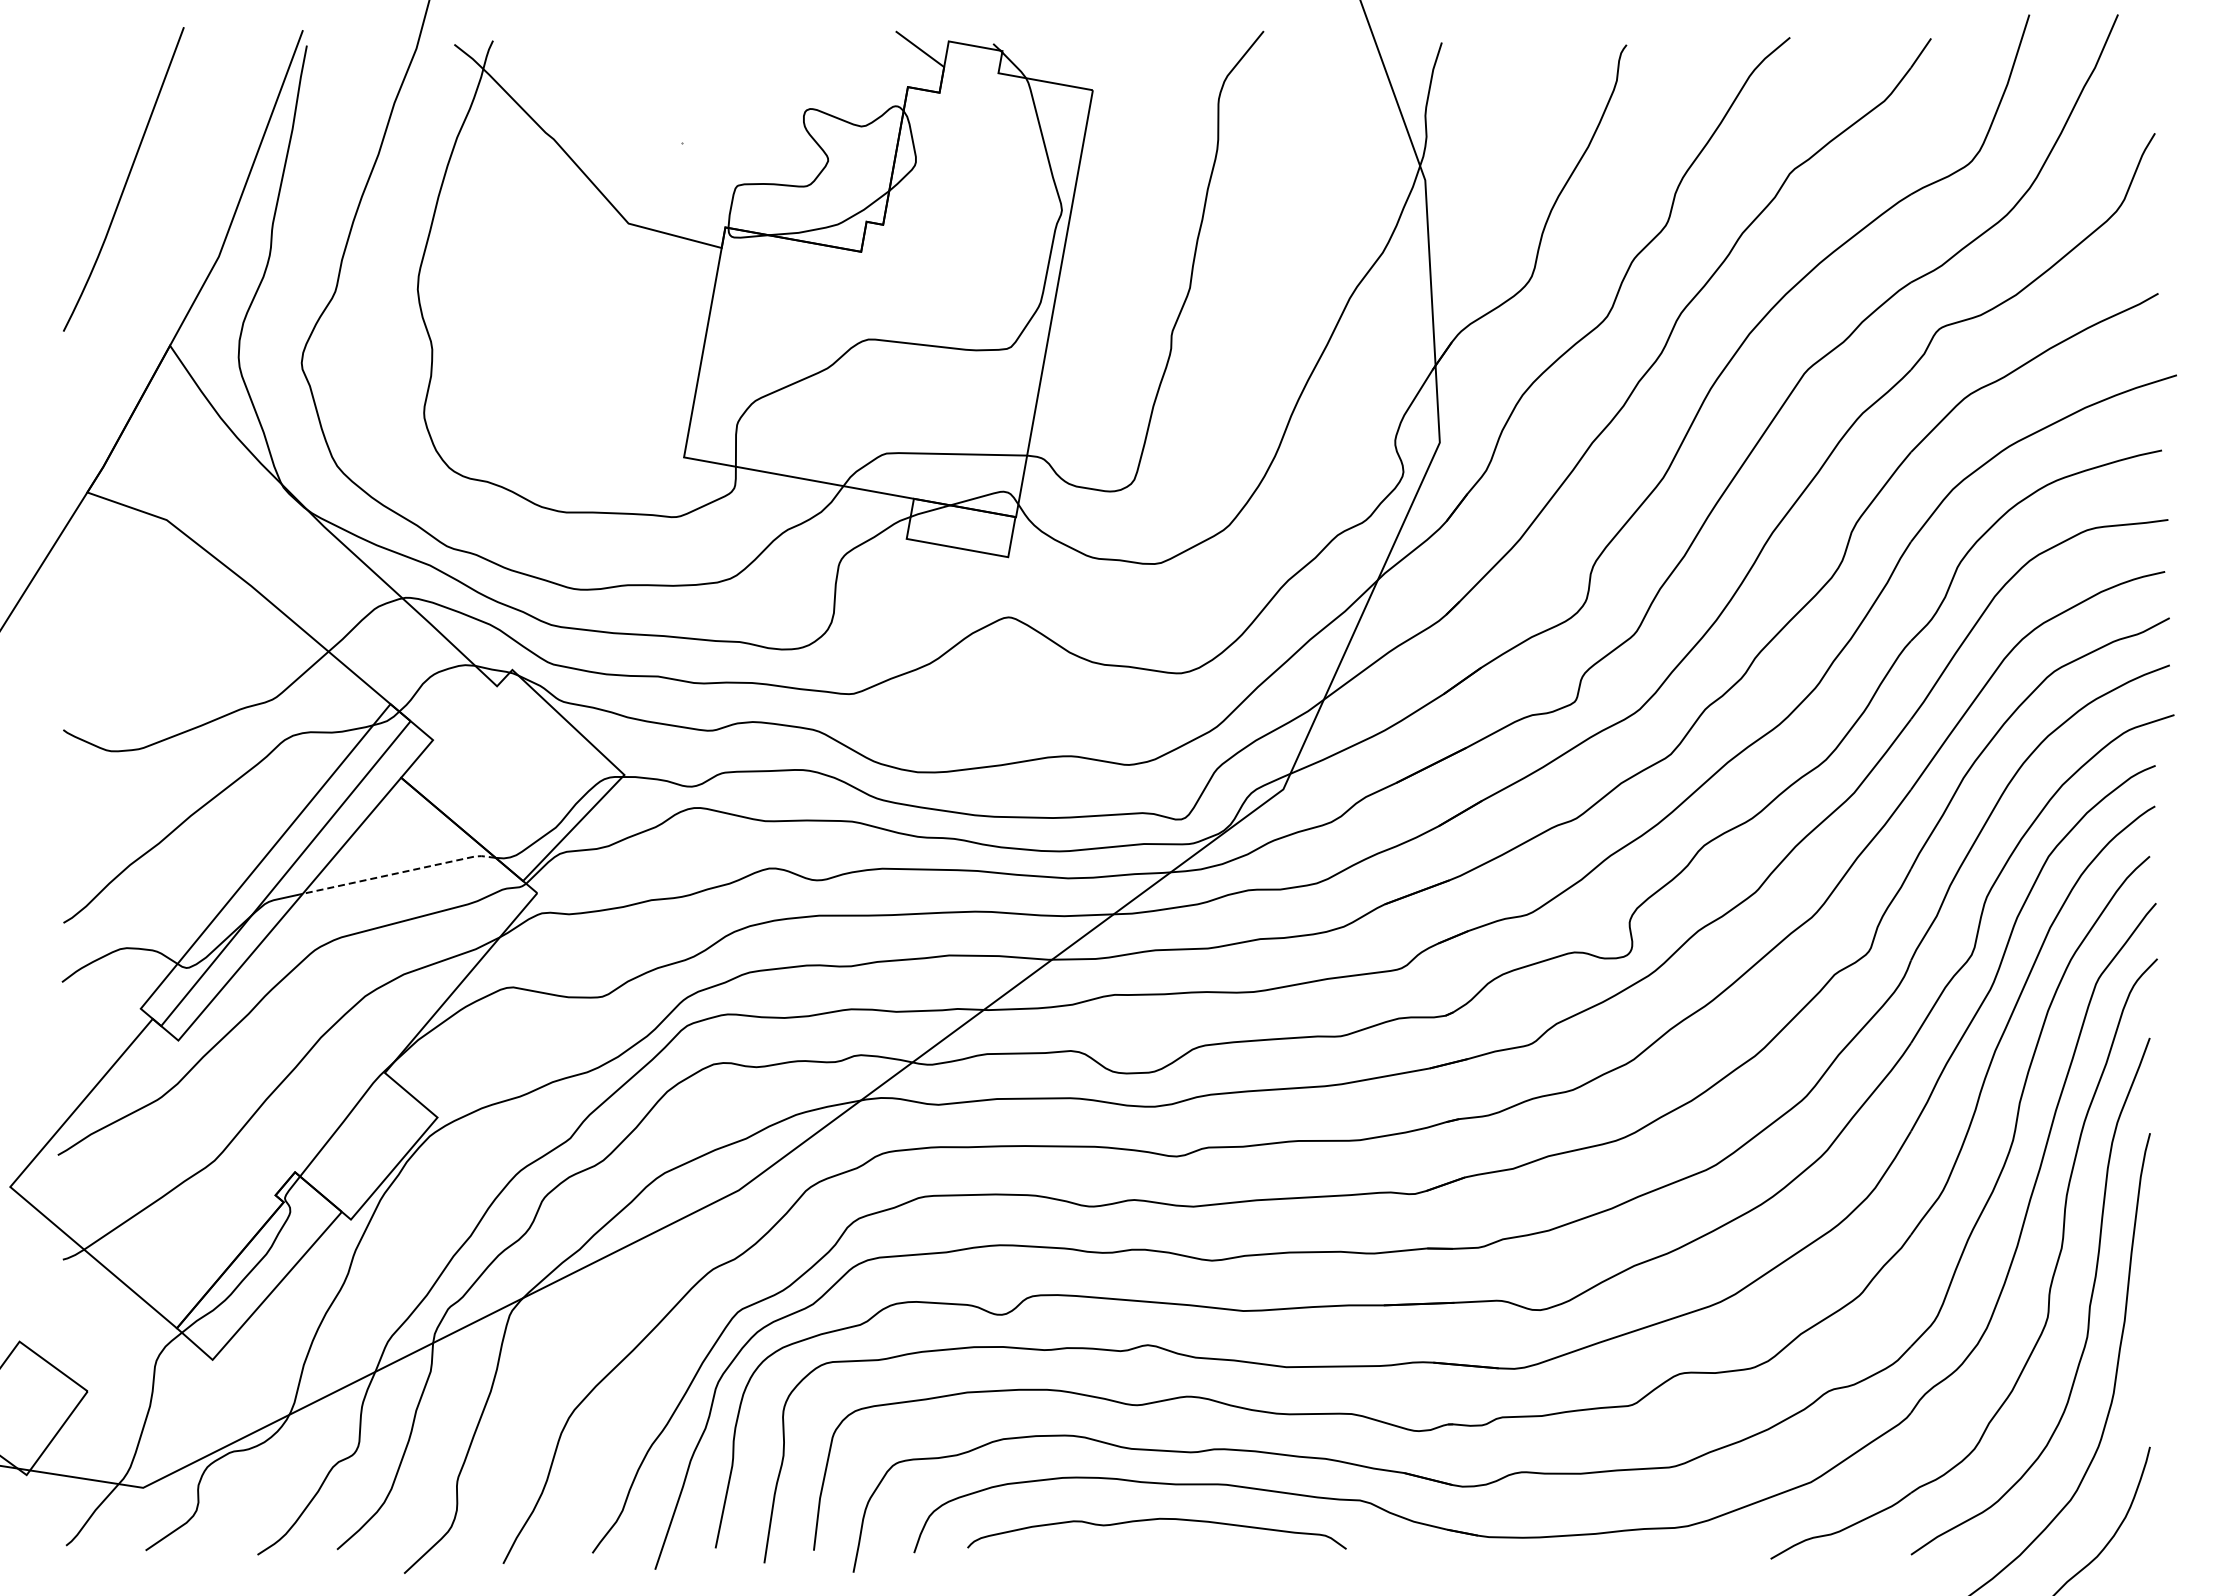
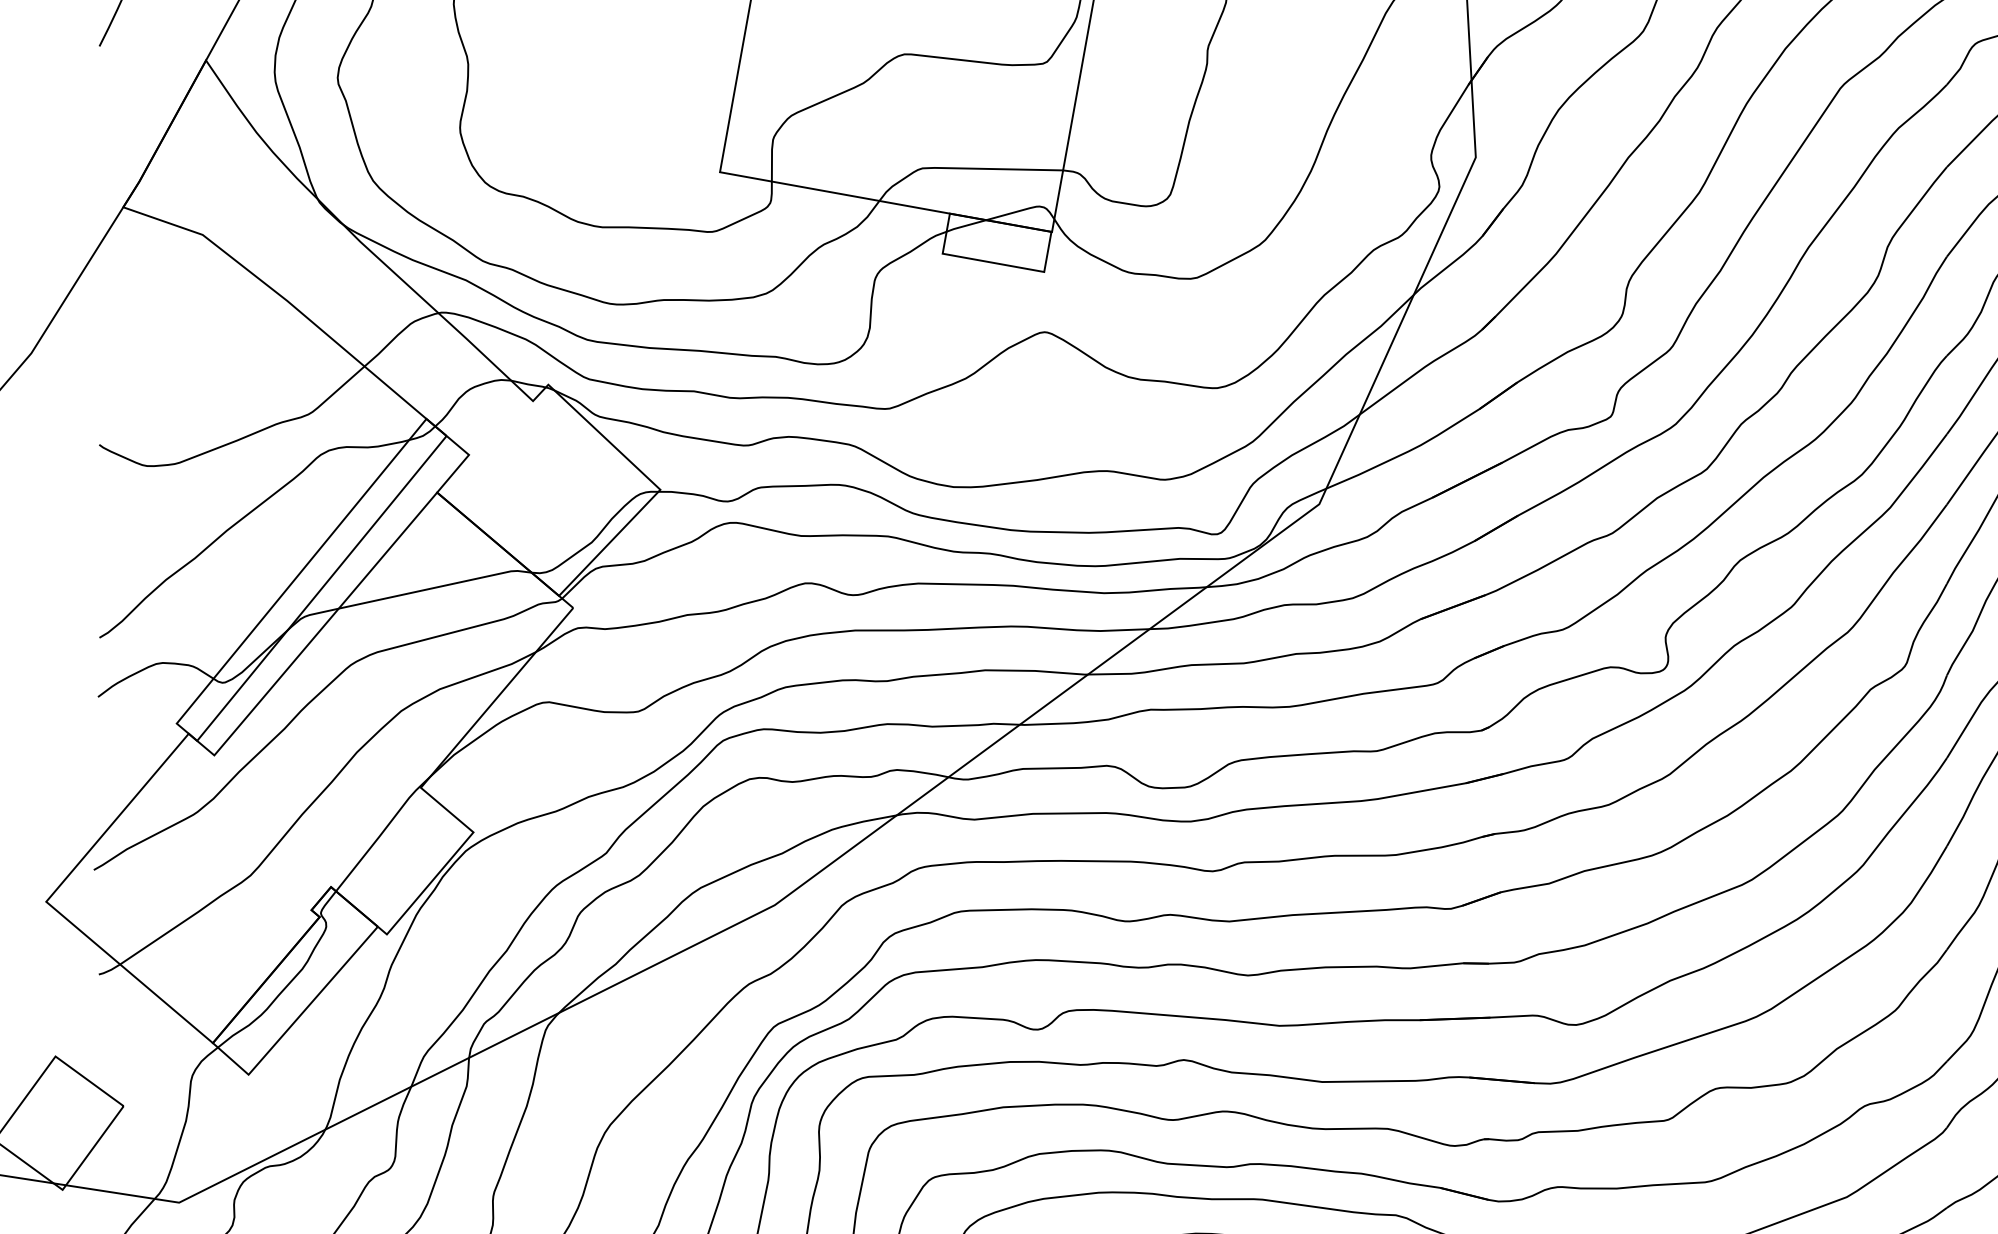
line: (400, 872) -> (436, 587), dashed -> solid

